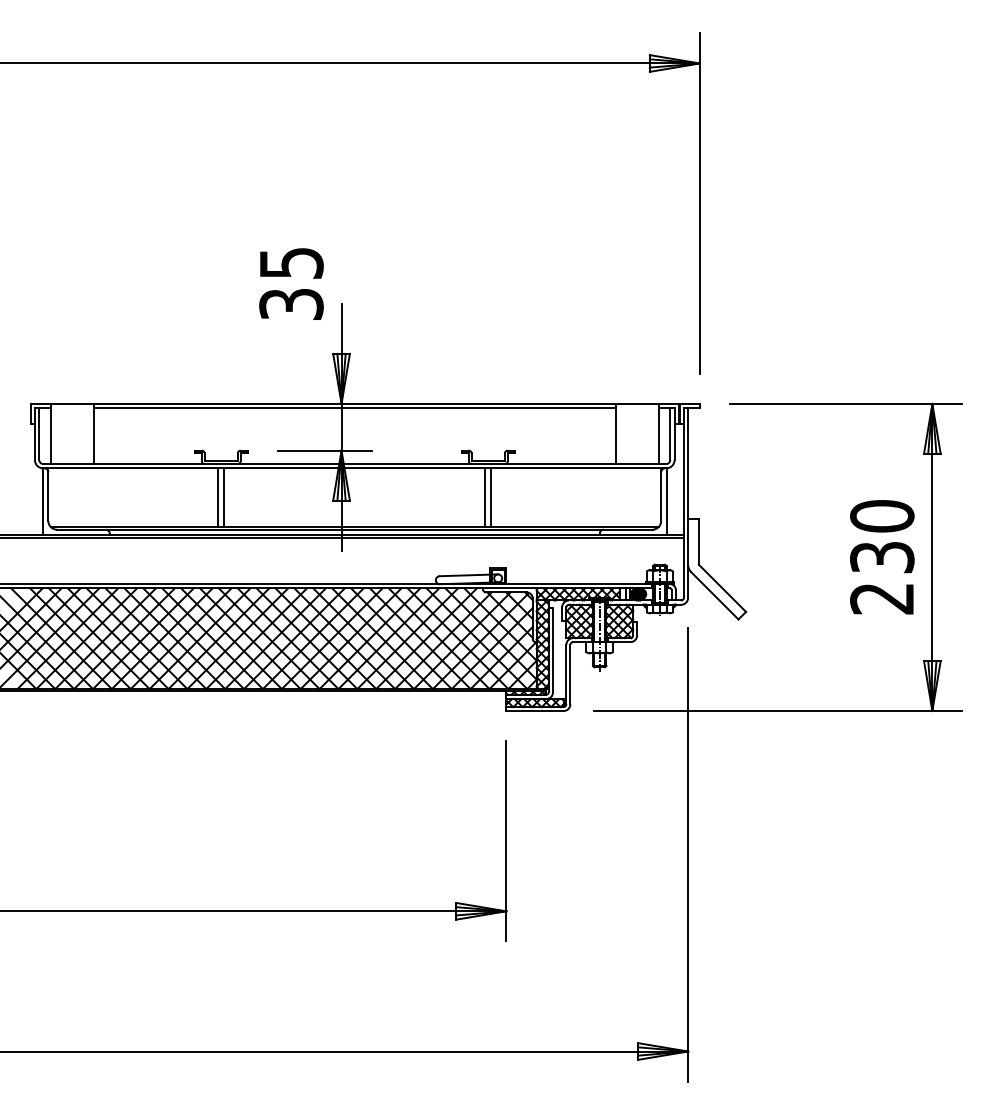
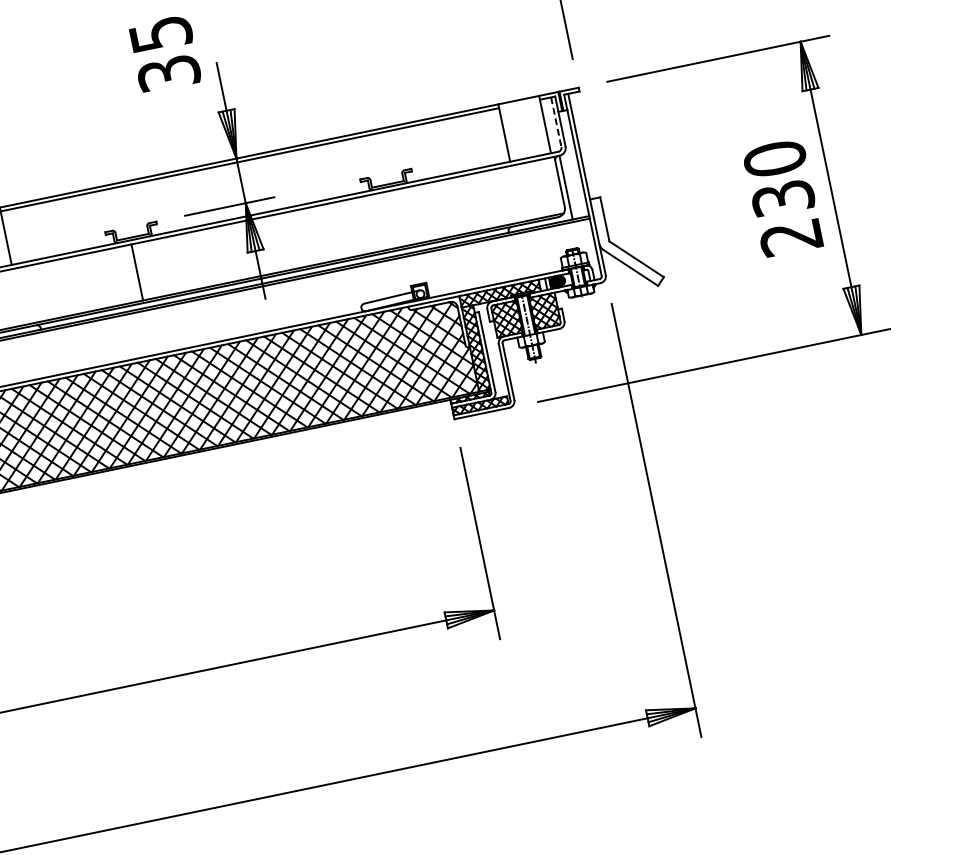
line: (670, 434) -> (556, 122), solid -> dashed
line: (224, 497) -> (143, 271), removed
line: (485, 497) -> (392, 219), removed
line: (491, 497) -> (398, 218), removed

